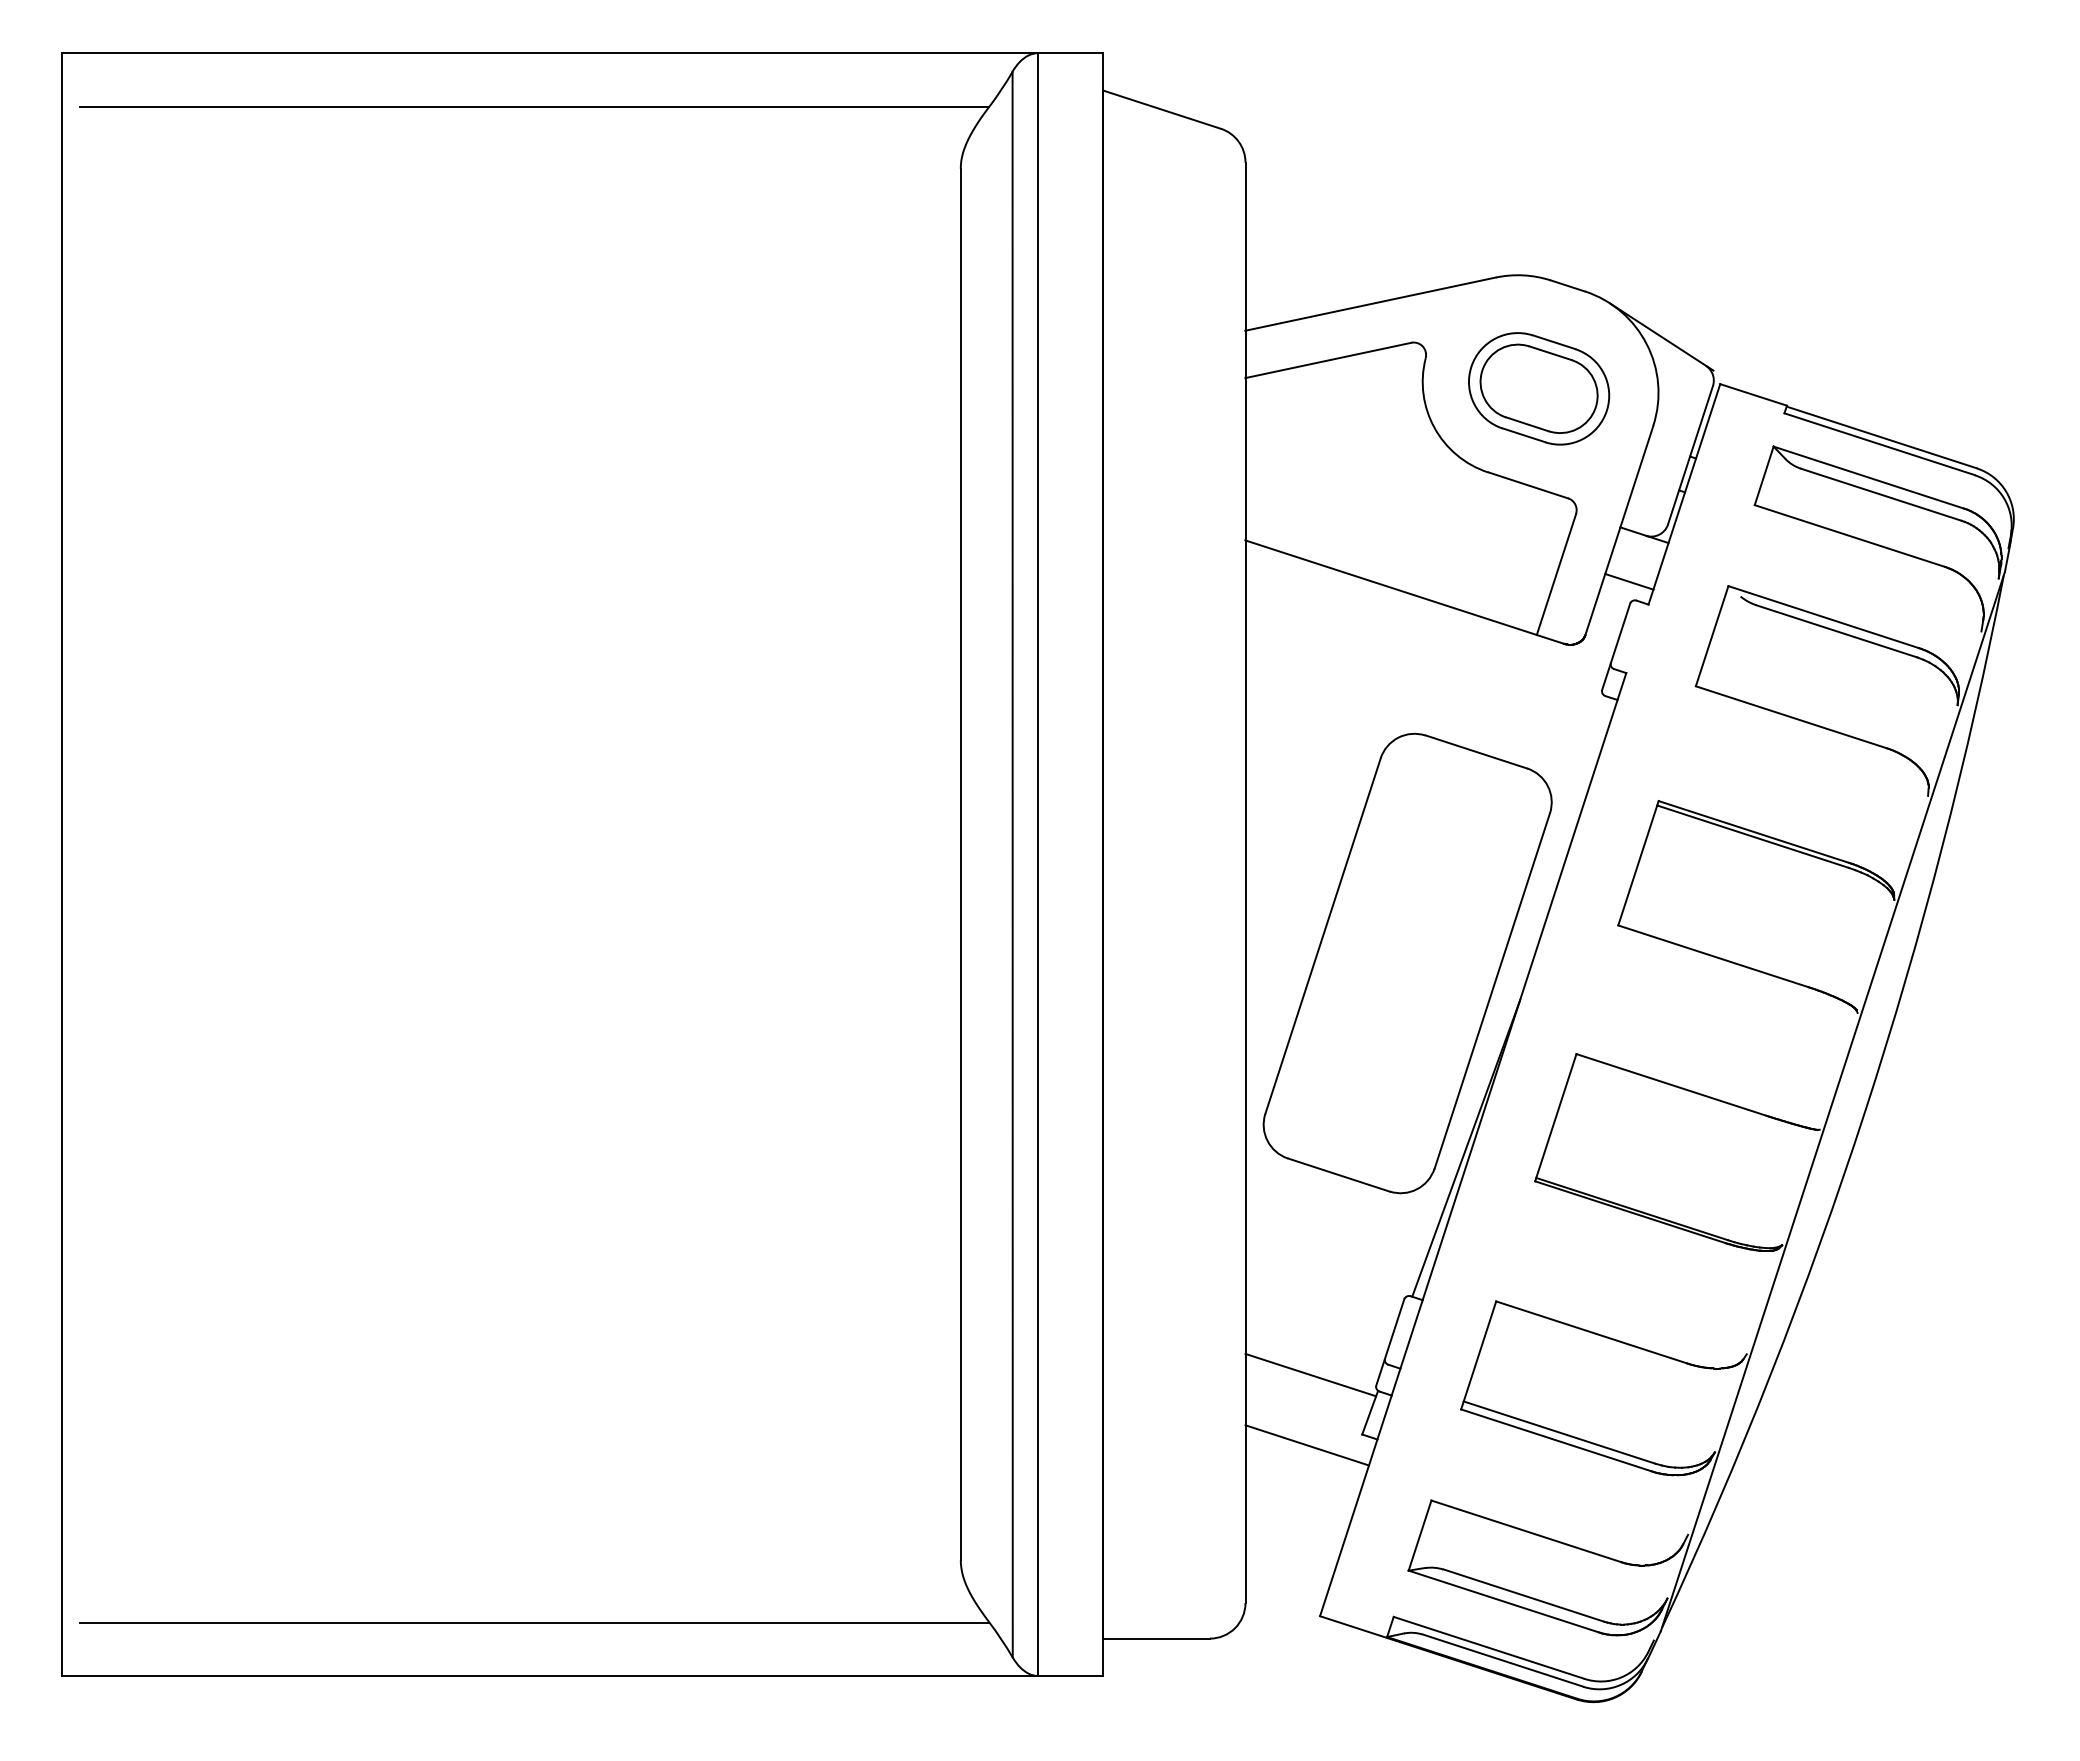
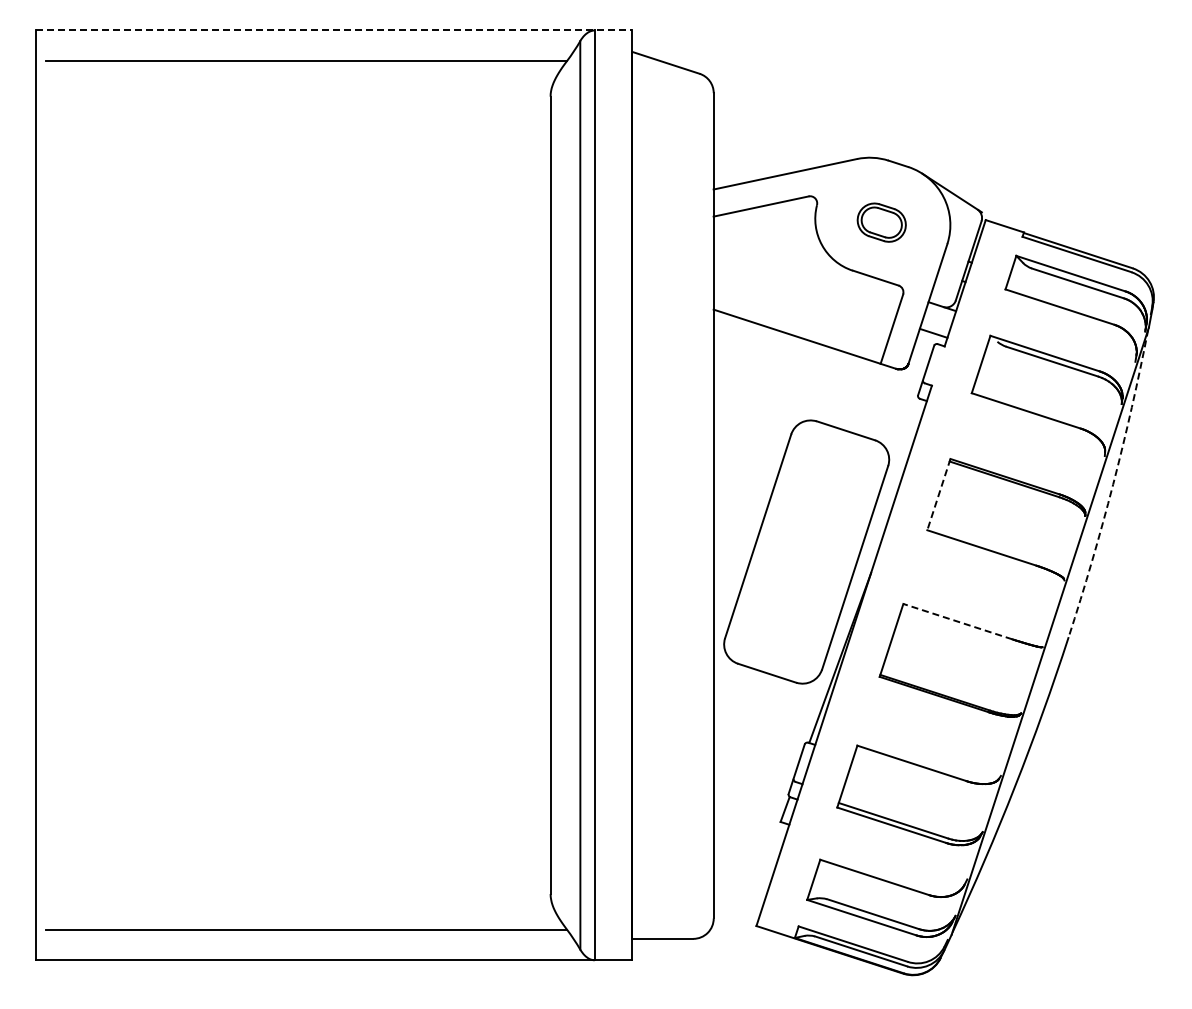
line: (583, 53) -> (334, 30), solid -> dashed
part: (1538, 388) -> (881, 222), size x0.6
arc: (1943, 845) -> (1113, 484), solid -> dashed
line: (1637, 864) -> (938, 495), solid -> dashed
line: (1670, 1084) -> (957, 621), solid -> dashed
line: (1309, 1374) -> (750, 787), removed
line: (1306, 1444) -> (748, 827), removed

